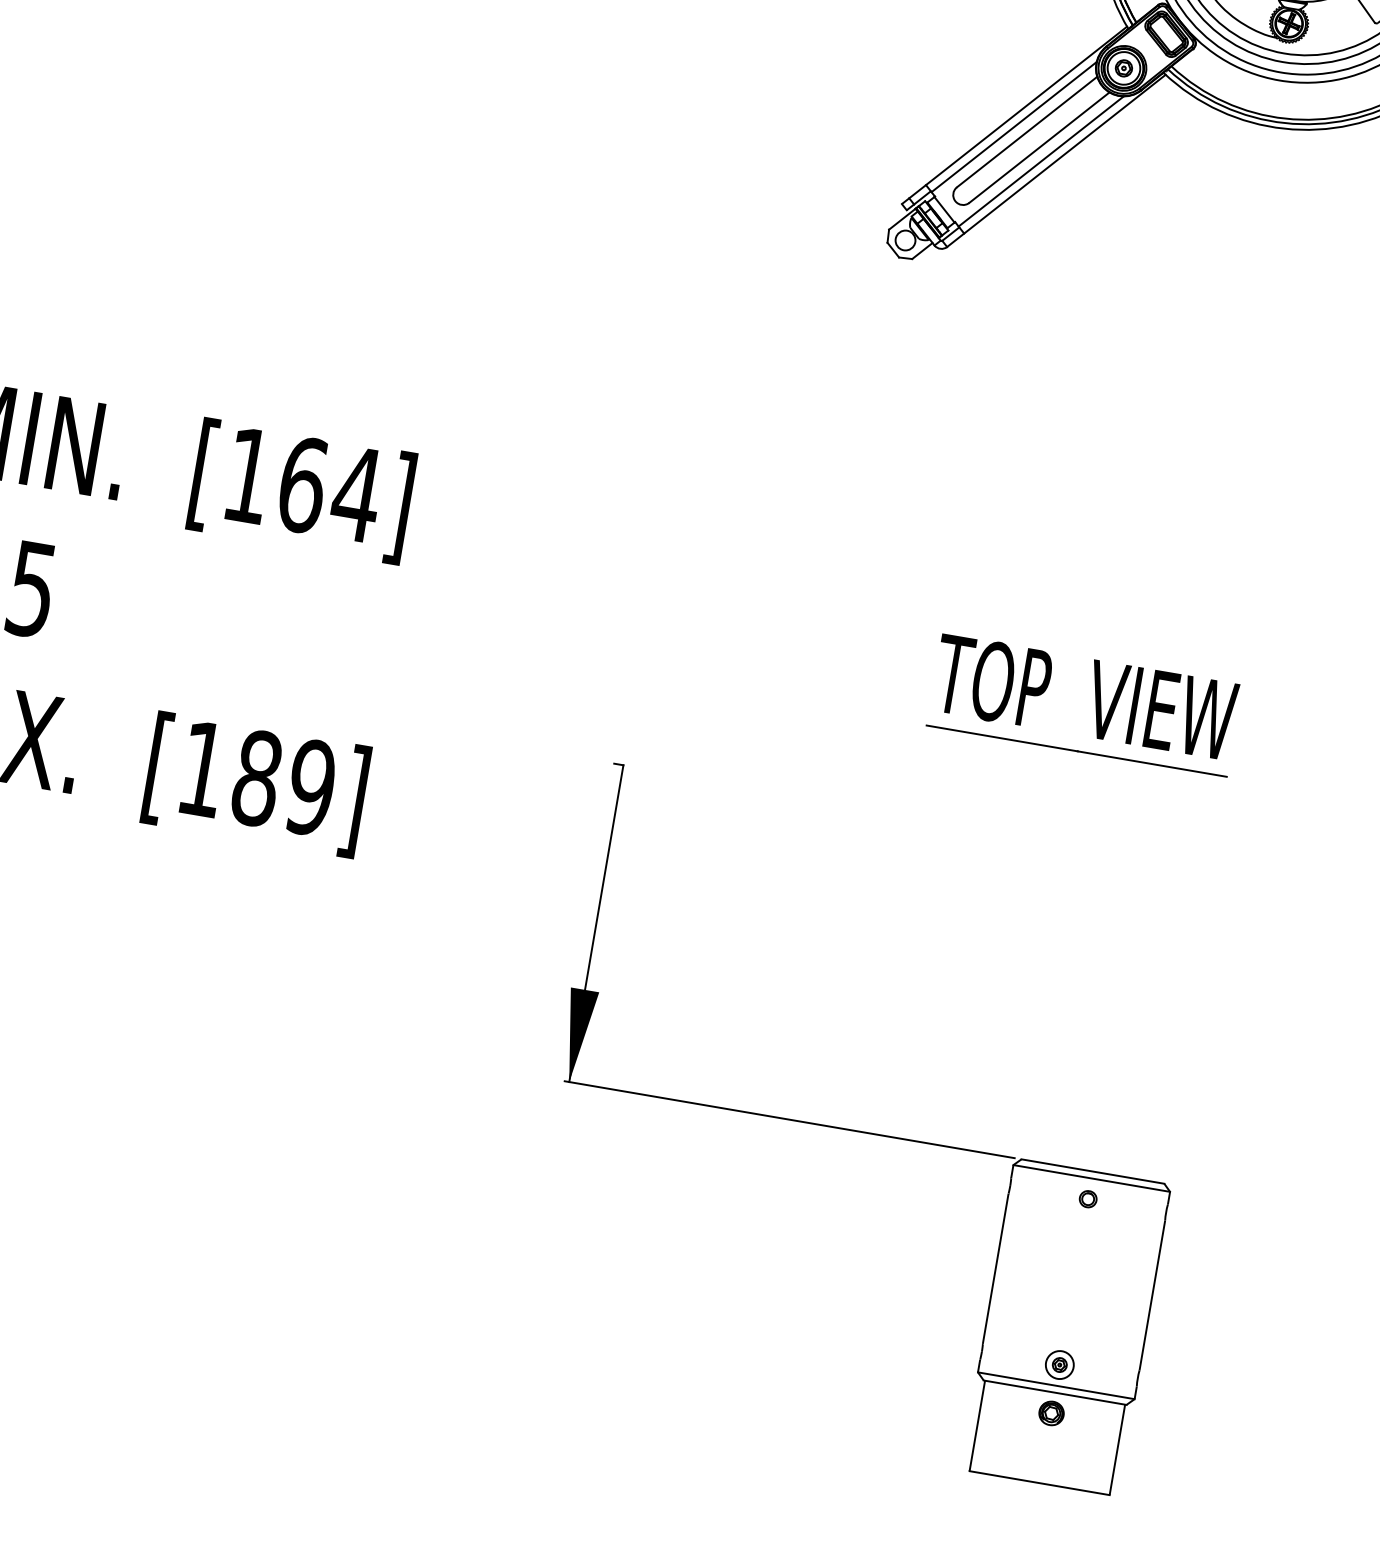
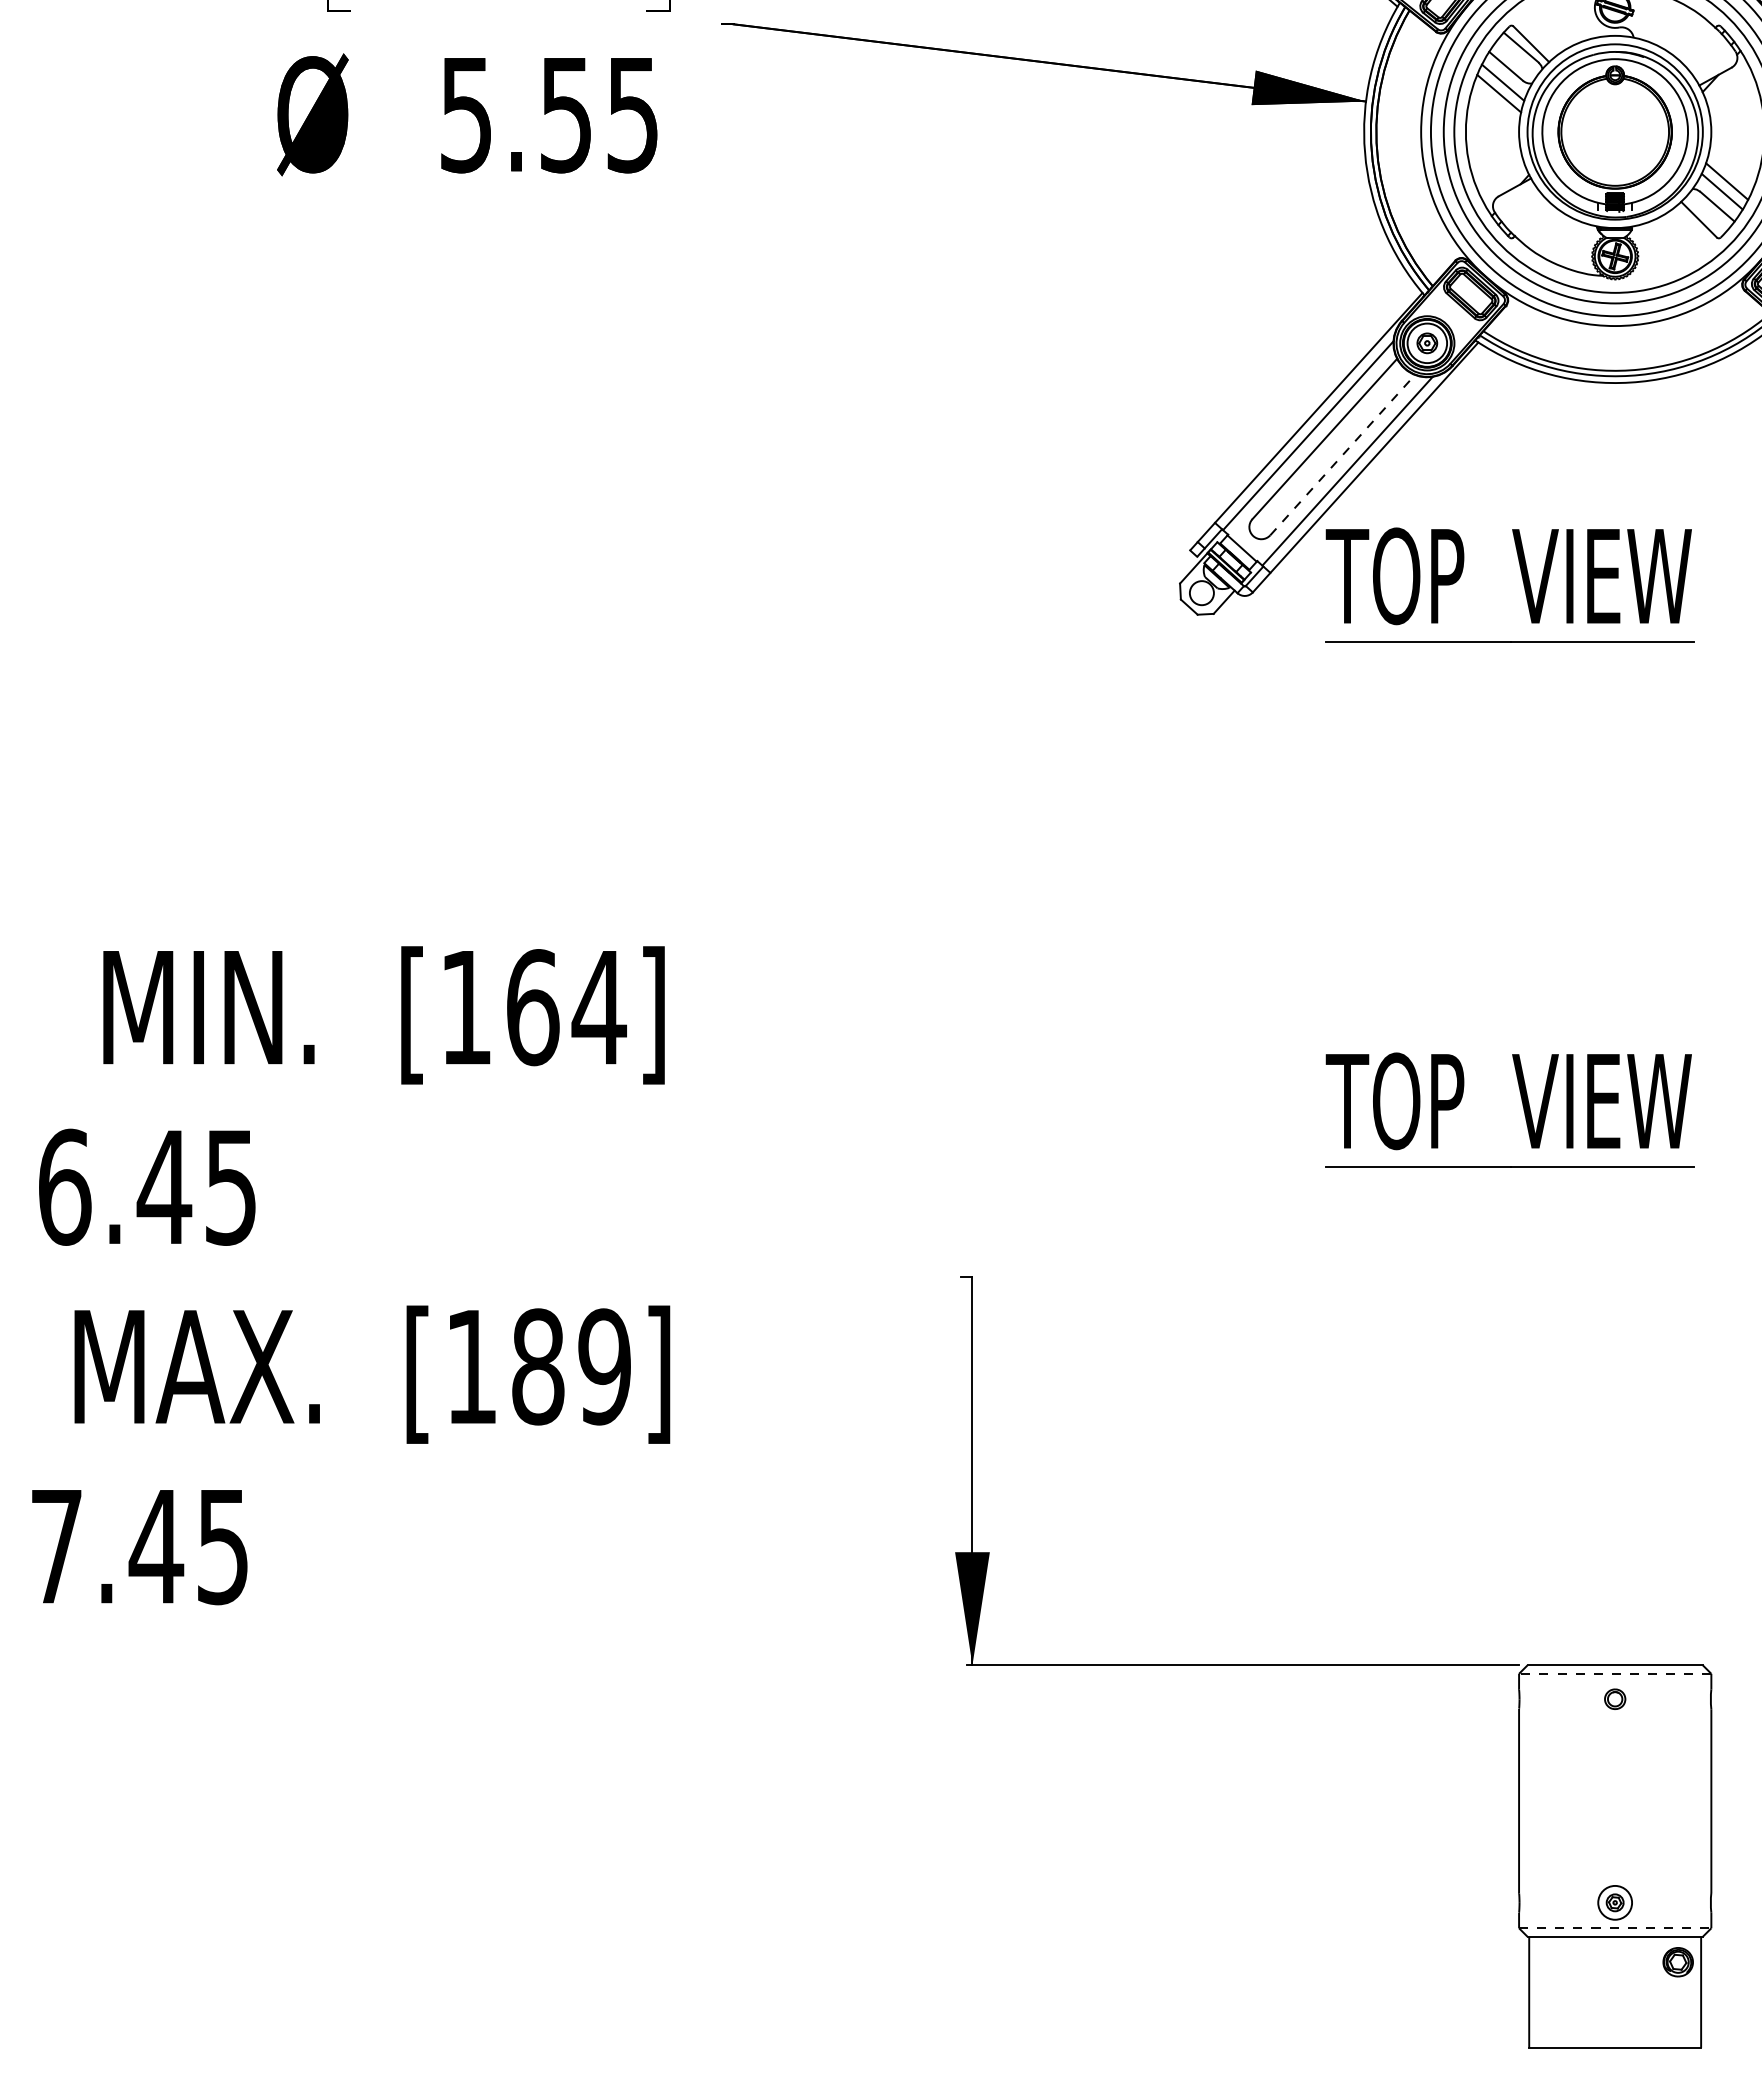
line: (1039, 147) -> (1342, 455), solid -> dashed
part: (1168, 275) -> (1522, 581), added
line: (1091, 1178) -> (1614, 1673), solid -> dashed
line: (1056, 1385) -> (1615, 1928), solid -> dashed
part: (1050, 1413) -> (1677, 1962), moved

